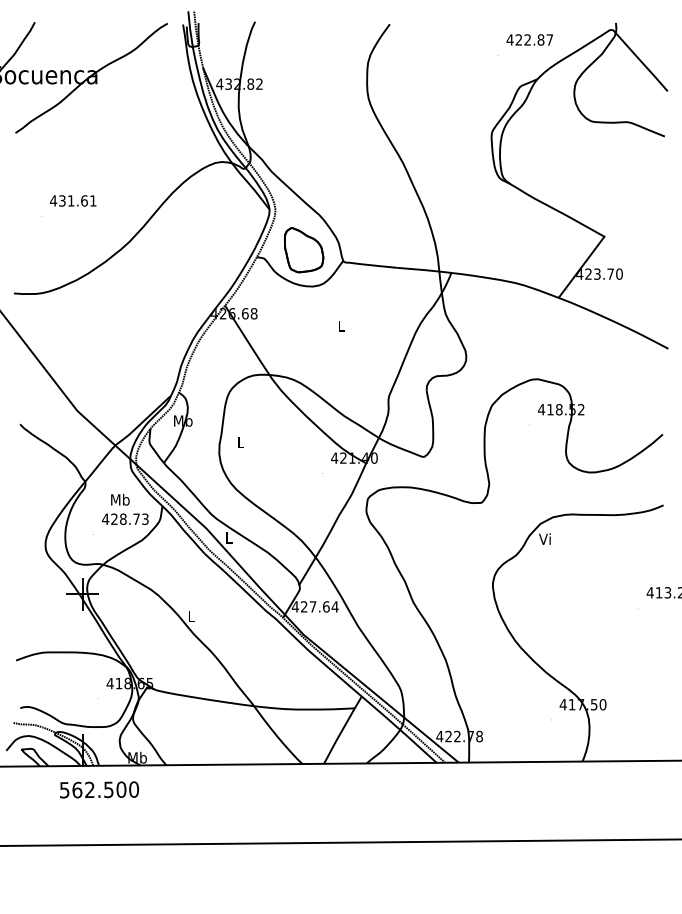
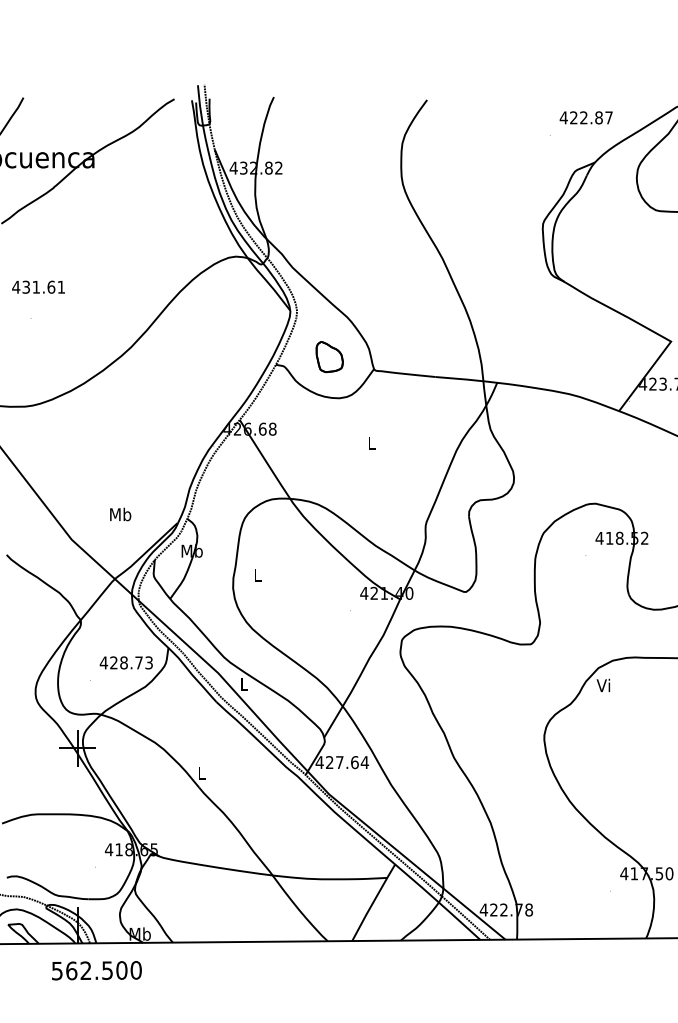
text: (72, 200) -> (37, 286), moved
part: (304, 250) -> (330, 357), size x0.6
text: (120, 499) -> (120, 514), moved

